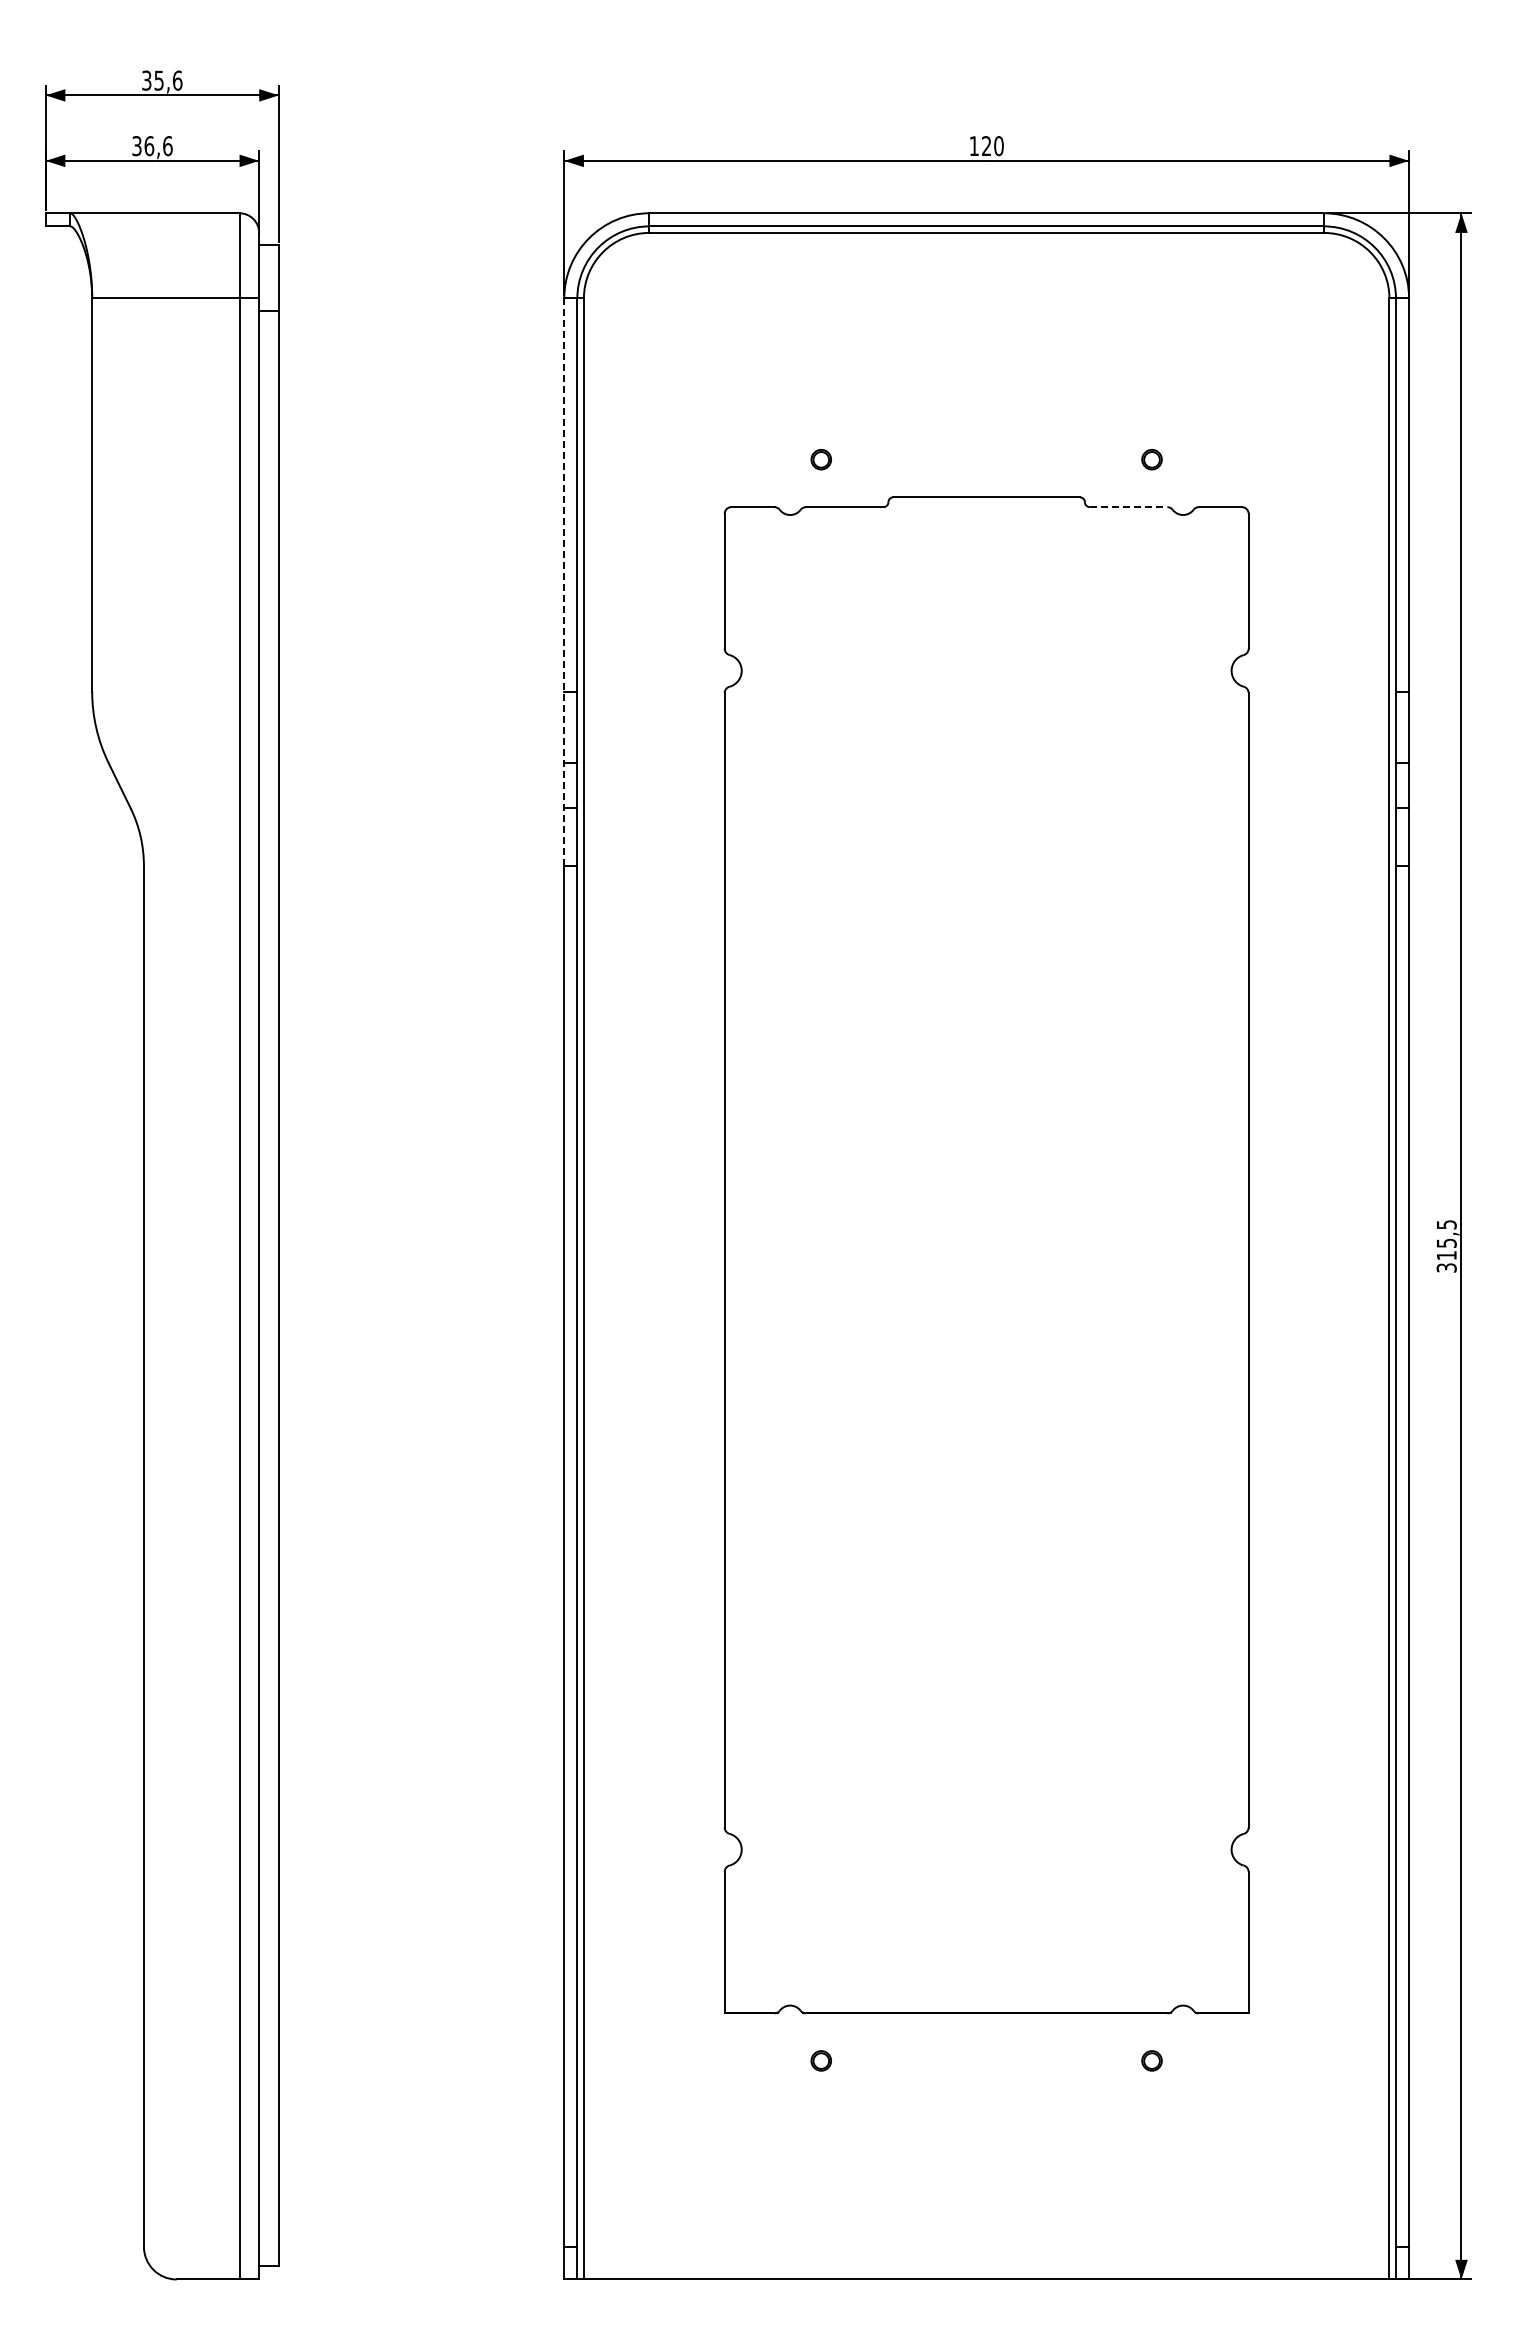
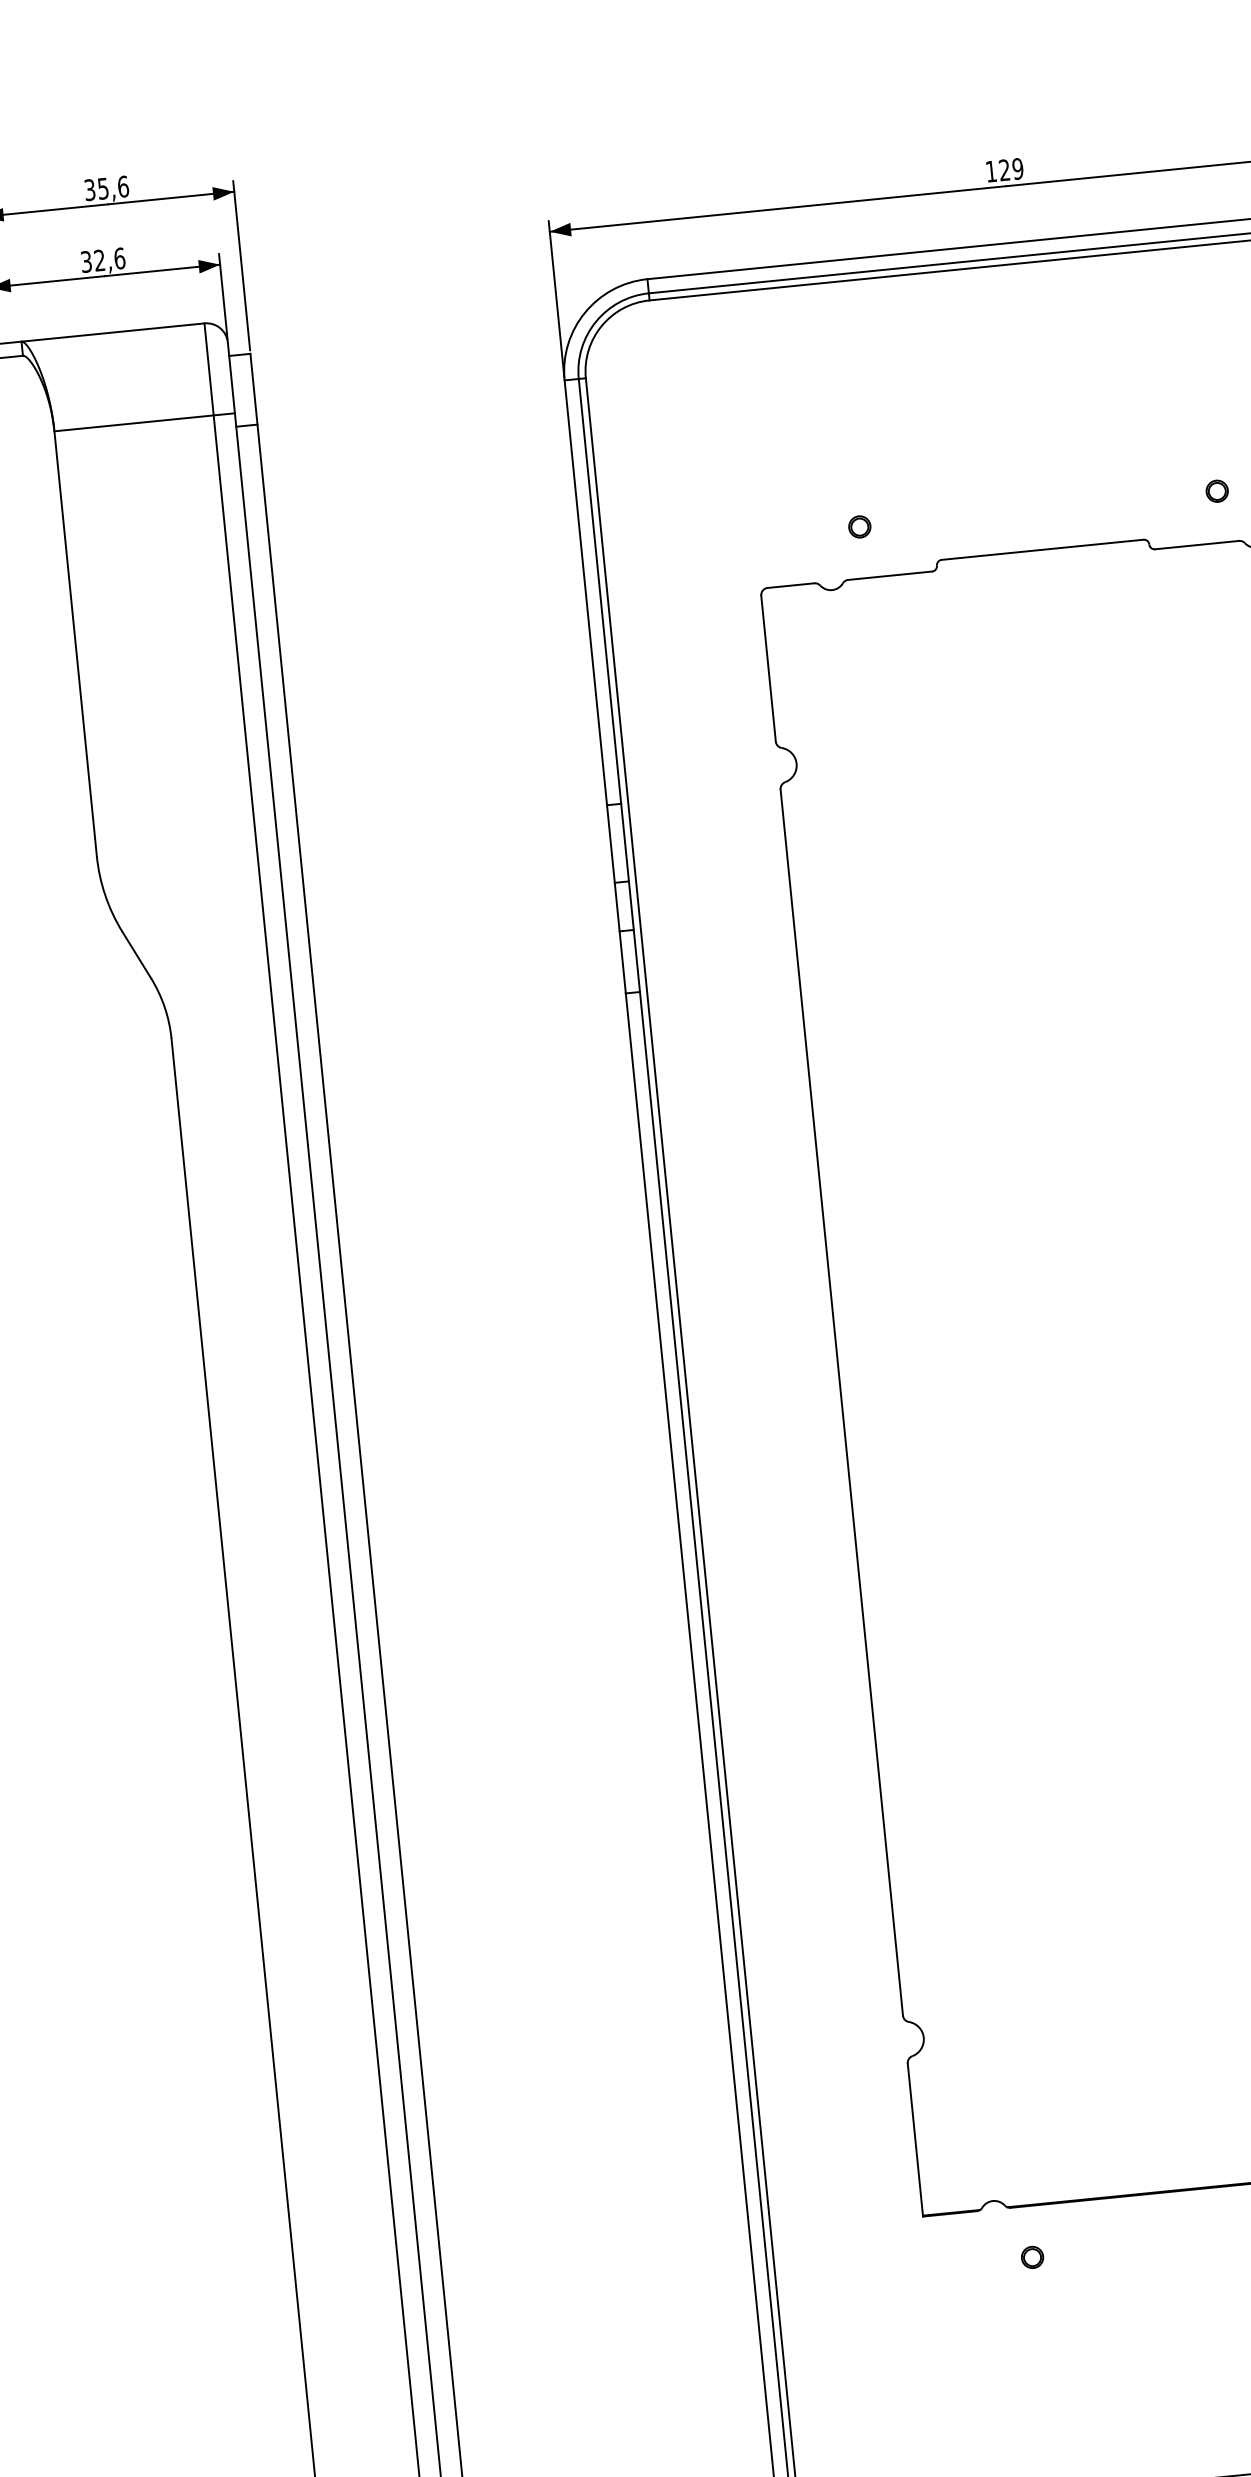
text: (149, 146) -> (99, 260), 36,6 -> 32,6
text: (998, 146) -> (1017, 169), 120 -> 129
line: (1128, 507) -> (1196, 545), dashed -> solid
line: (564, 582) -> (595, 687), dashed -> solid

